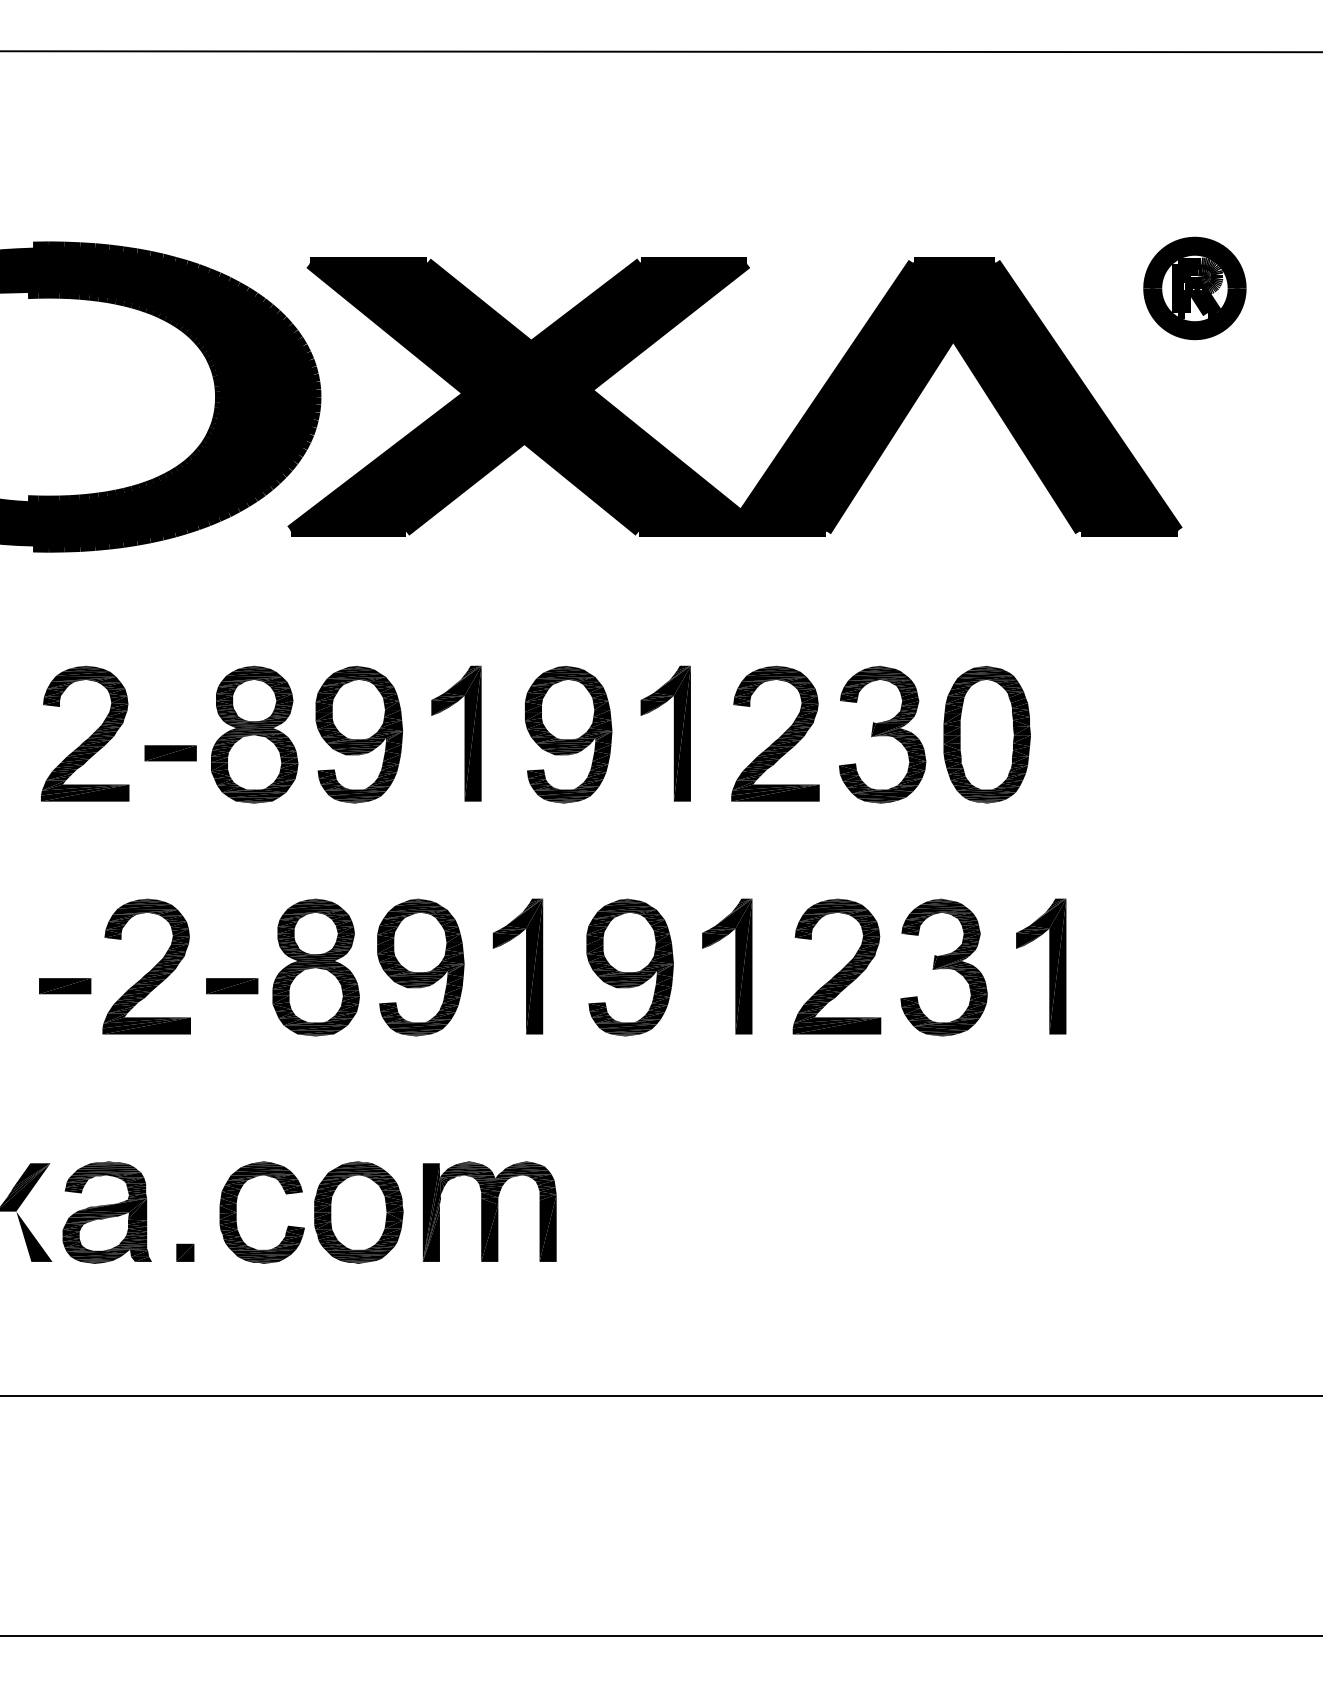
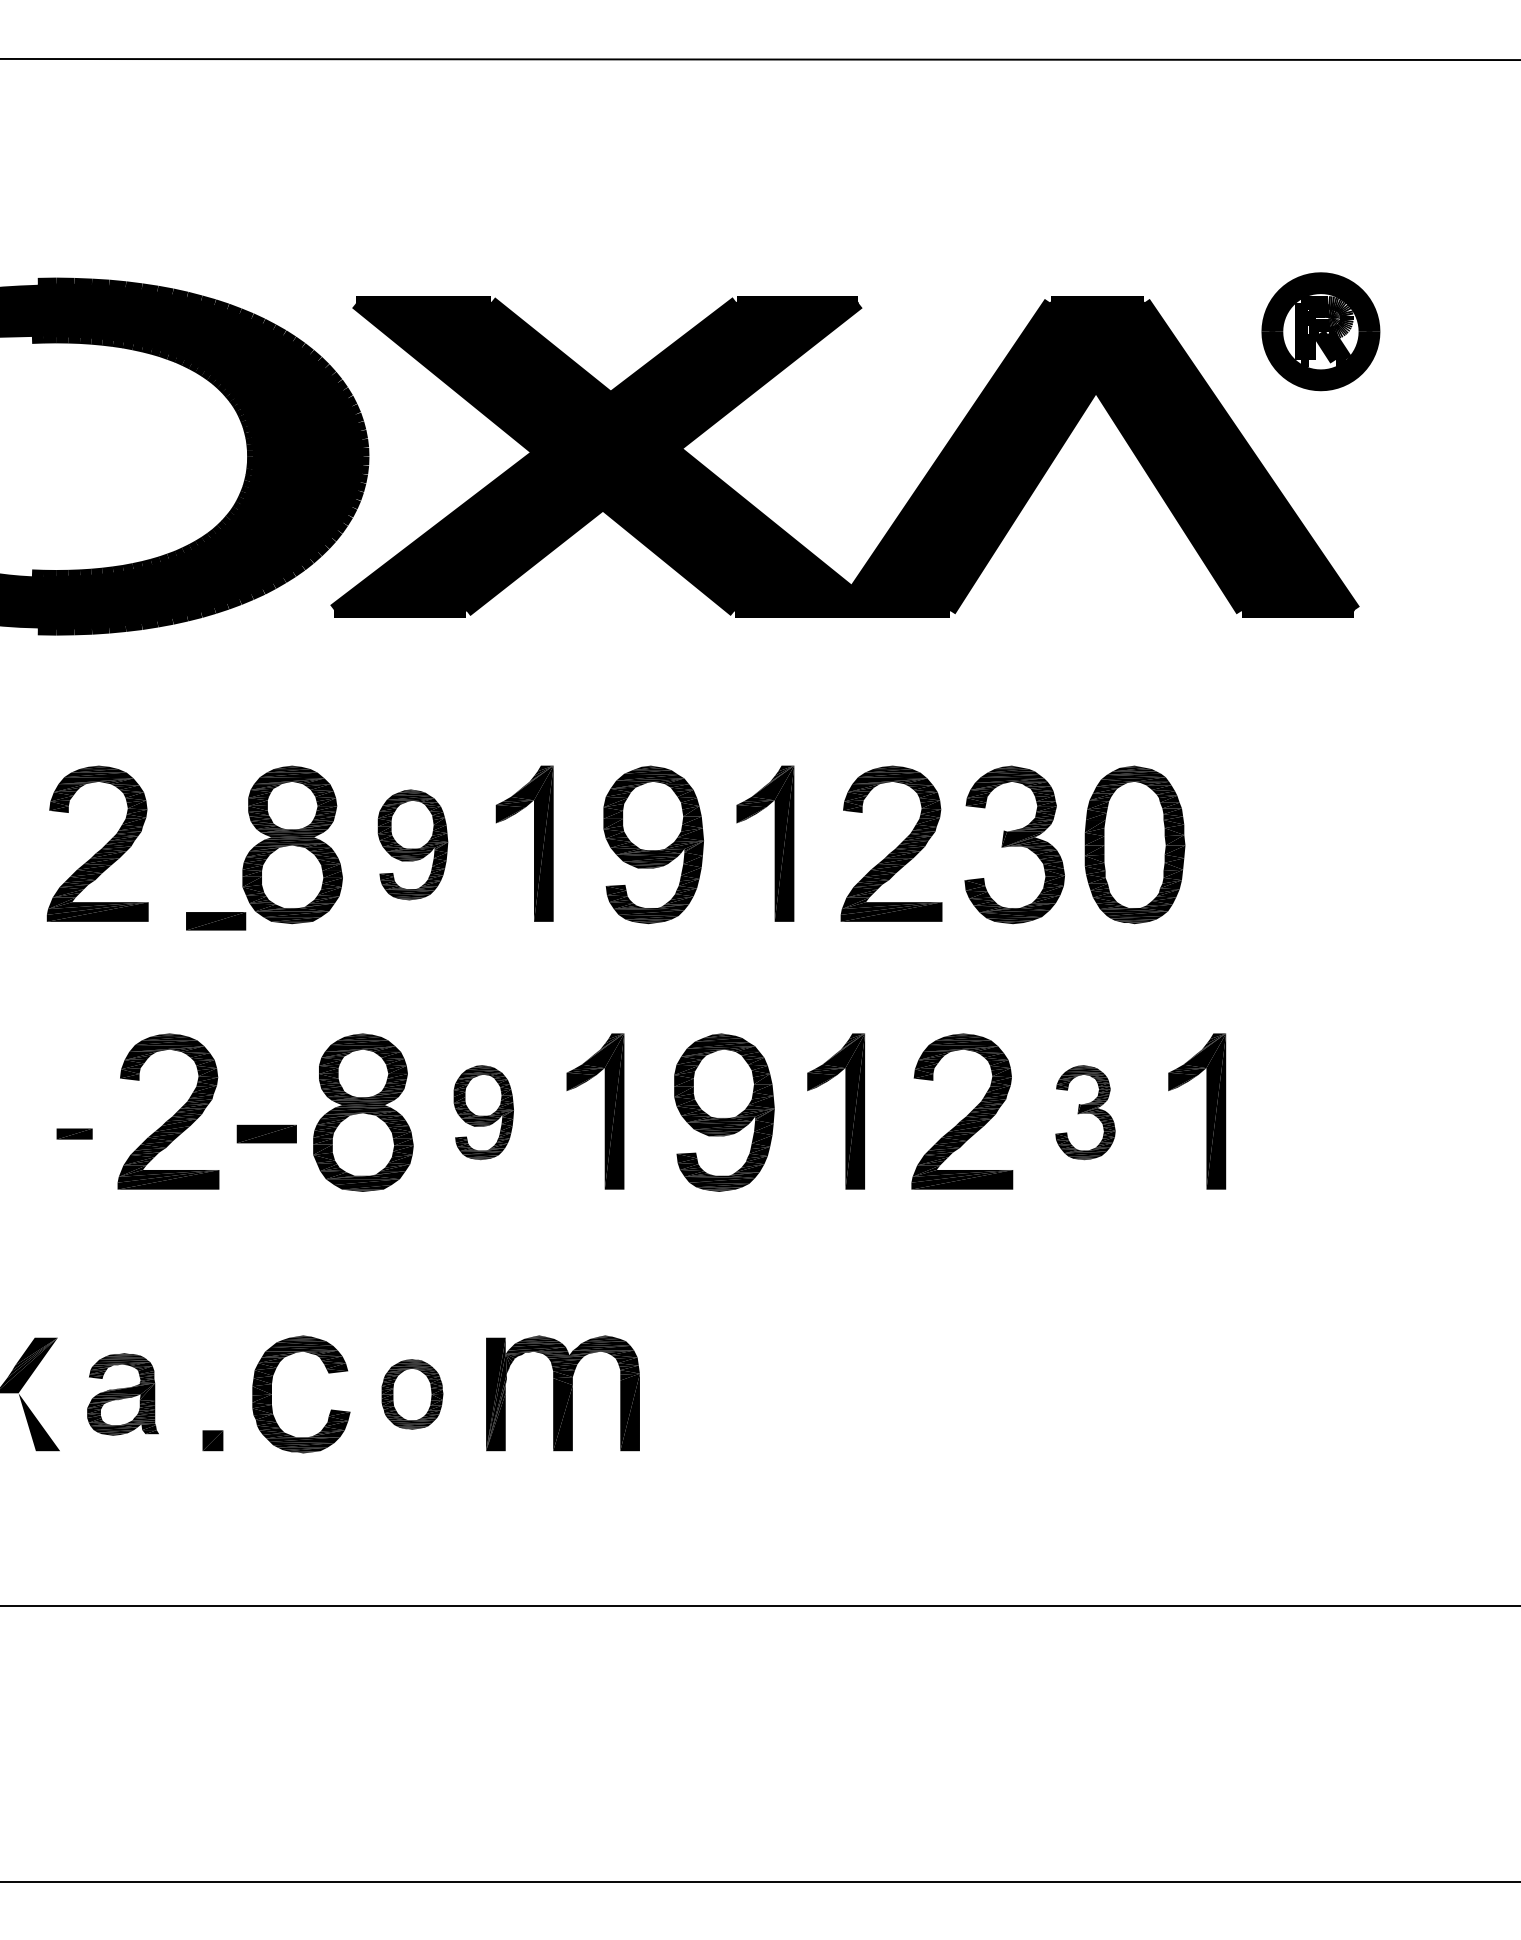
part: (1194, 288) -> (1320, 331), moved
part: (358, 734) -> (412, 844), size x0.7
part: (171, 753) -> (216, 921), moved
part: (420, 967) -> (483, 1112), size x0.6
part: (944, 967) -> (1085, 1112), size x0.6
part: (64, 985) -> (74, 1133), size x0.6
part: (106, 1212) -> (122, 1394), size x0.7
part: (358, 1212) -> (412, 1394), size x0.6

